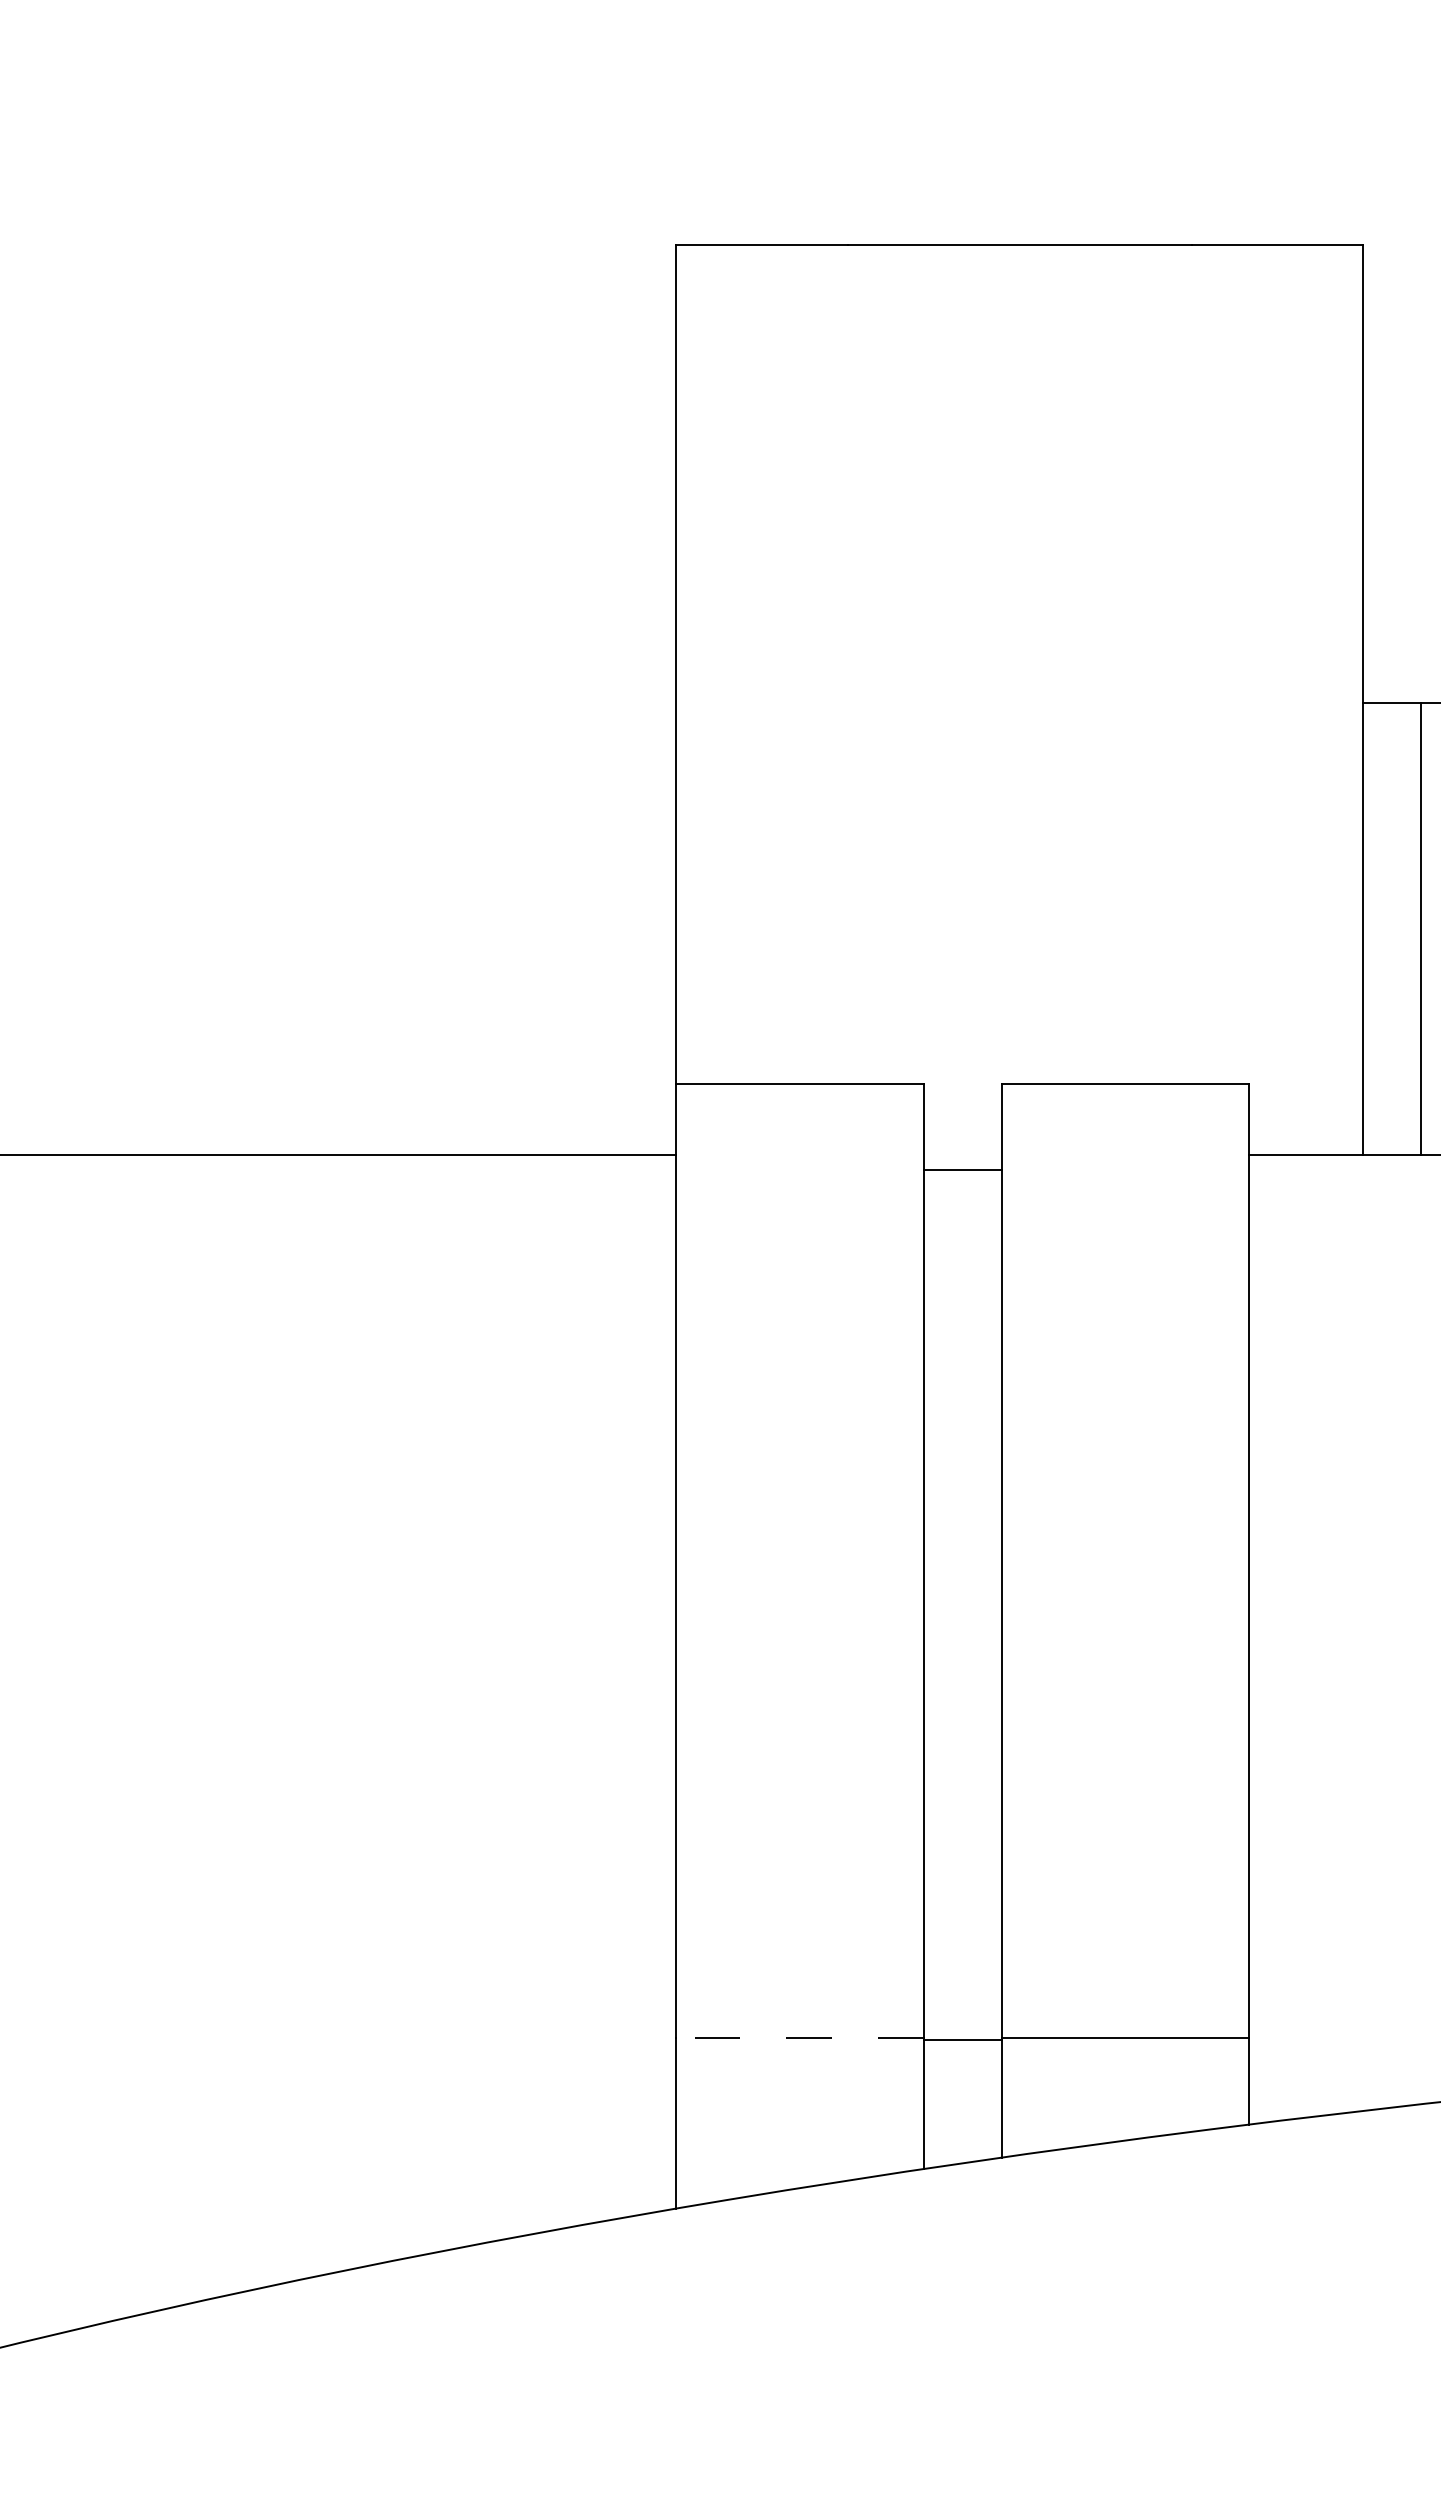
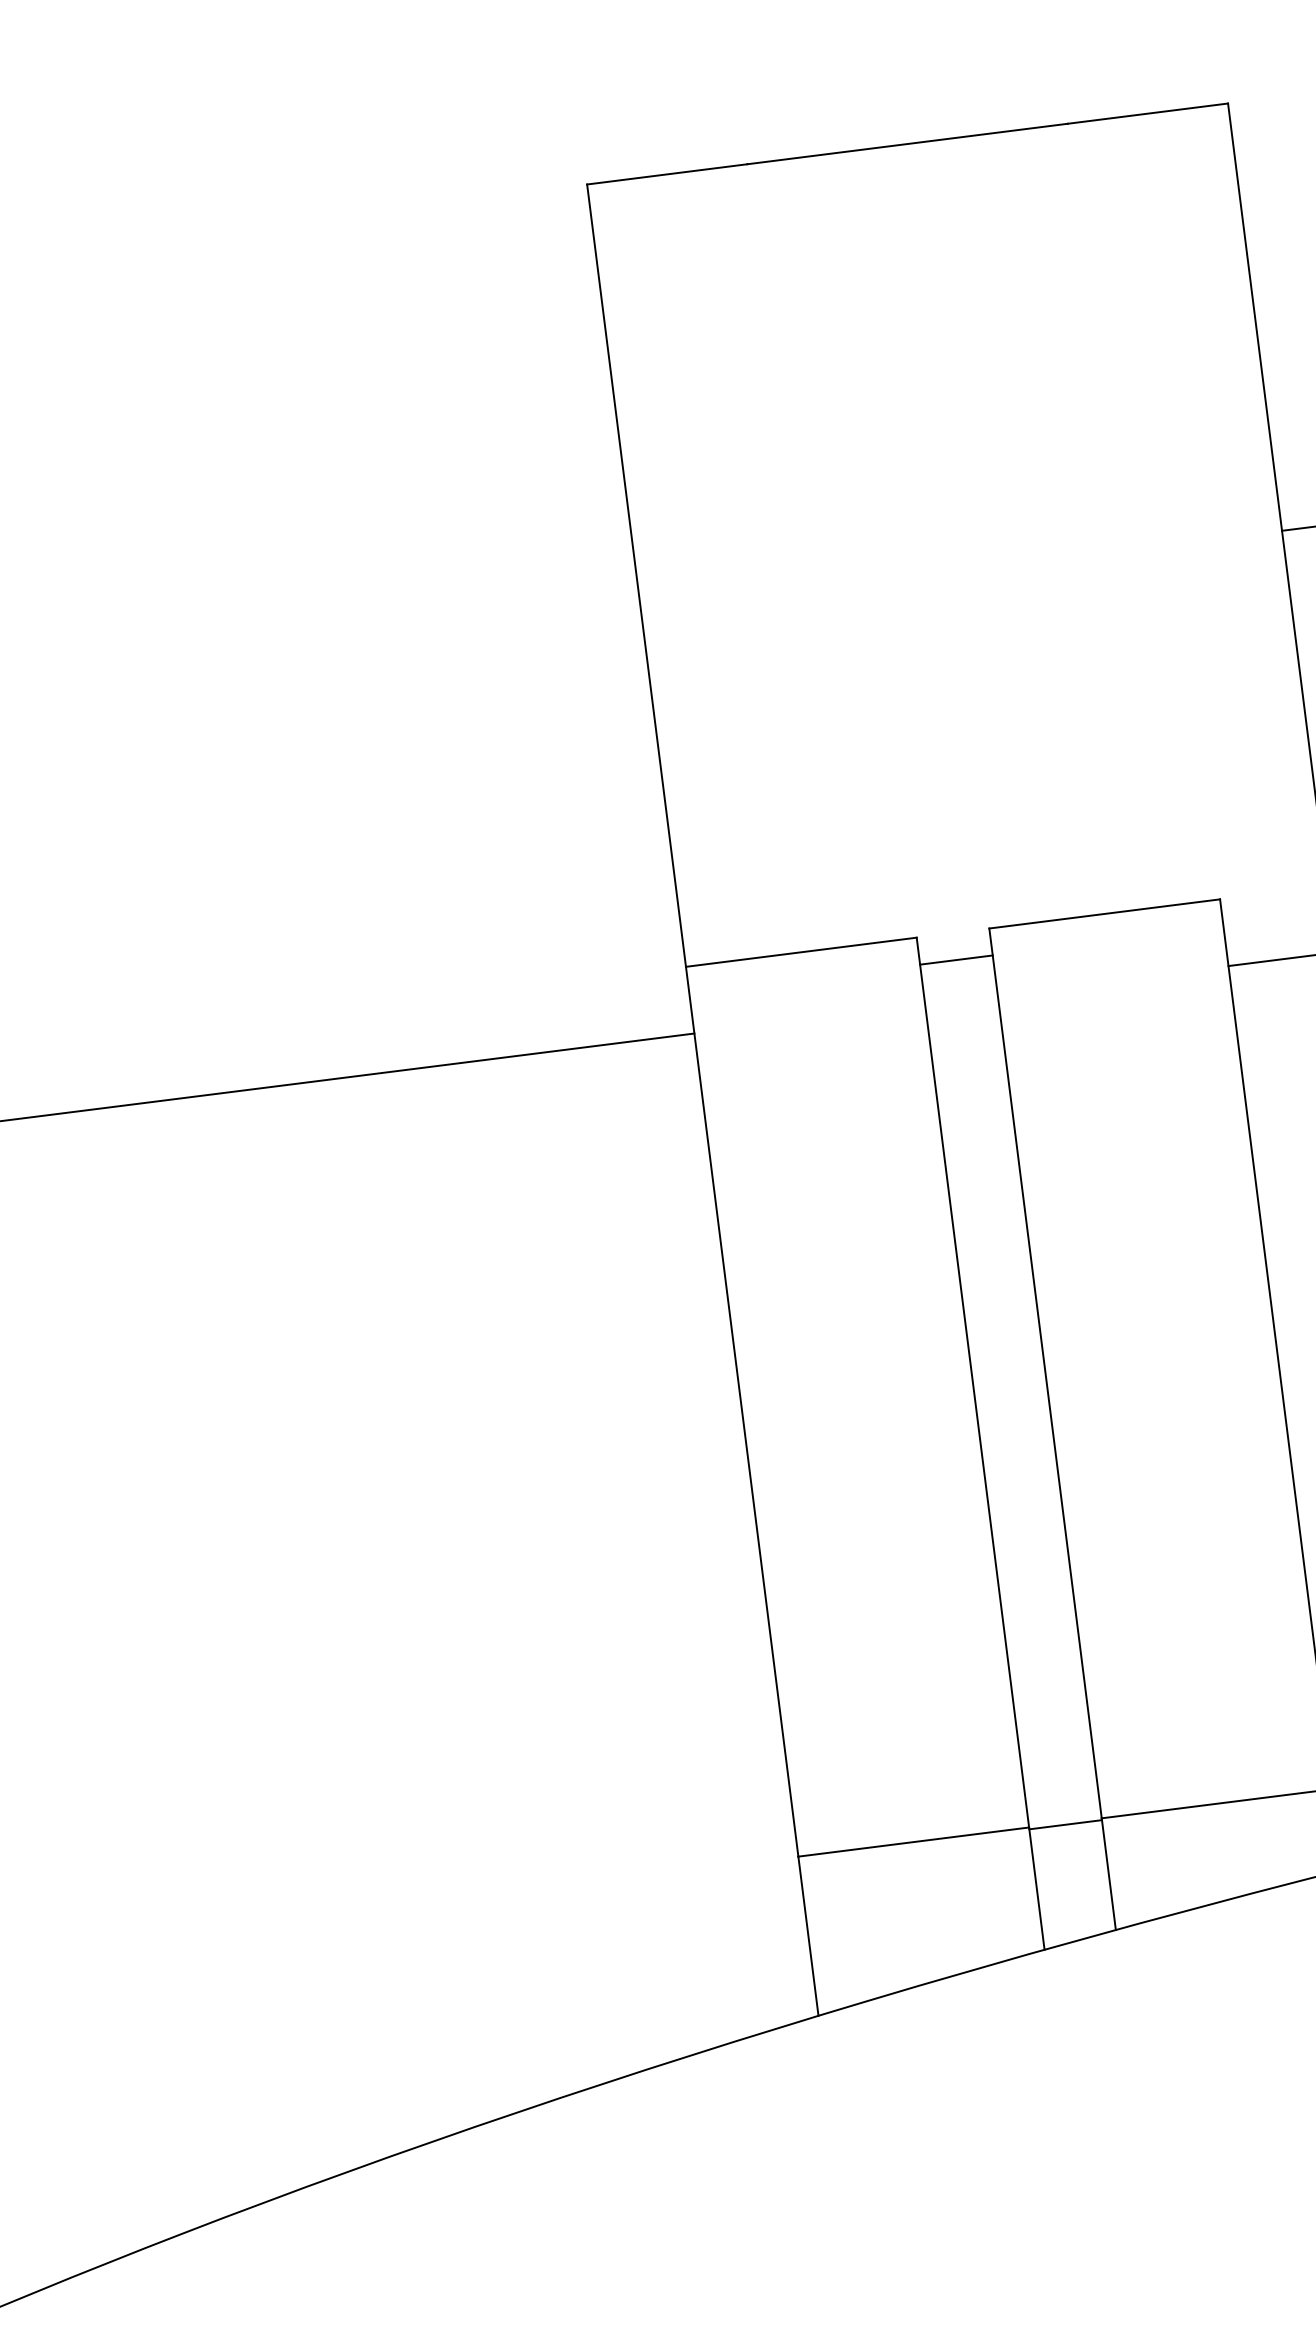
line: (962, 1169) -> (956, 959), moved
line: (799, 2037) -> (913, 1841), dashed -> solid

